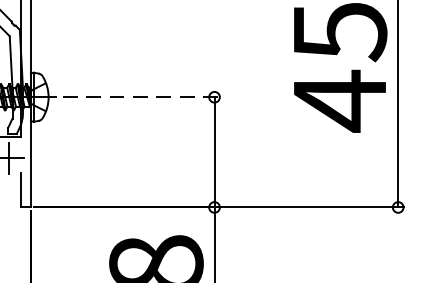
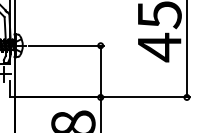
line: (143, 96) -> (67, 45), dashed -> solid

